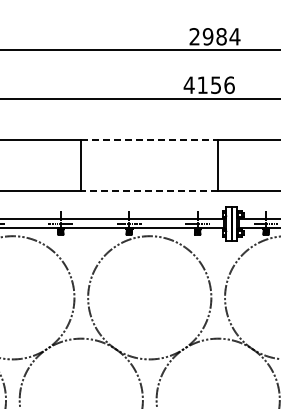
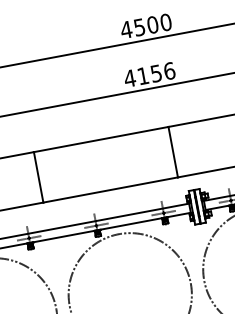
text: (214, 36) -> (145, 25), 2984 -> 4500
line: (150, 139) -> (101, 139), dashed -> solid
line: (149, 191) -> (110, 190), dashed -> solid

